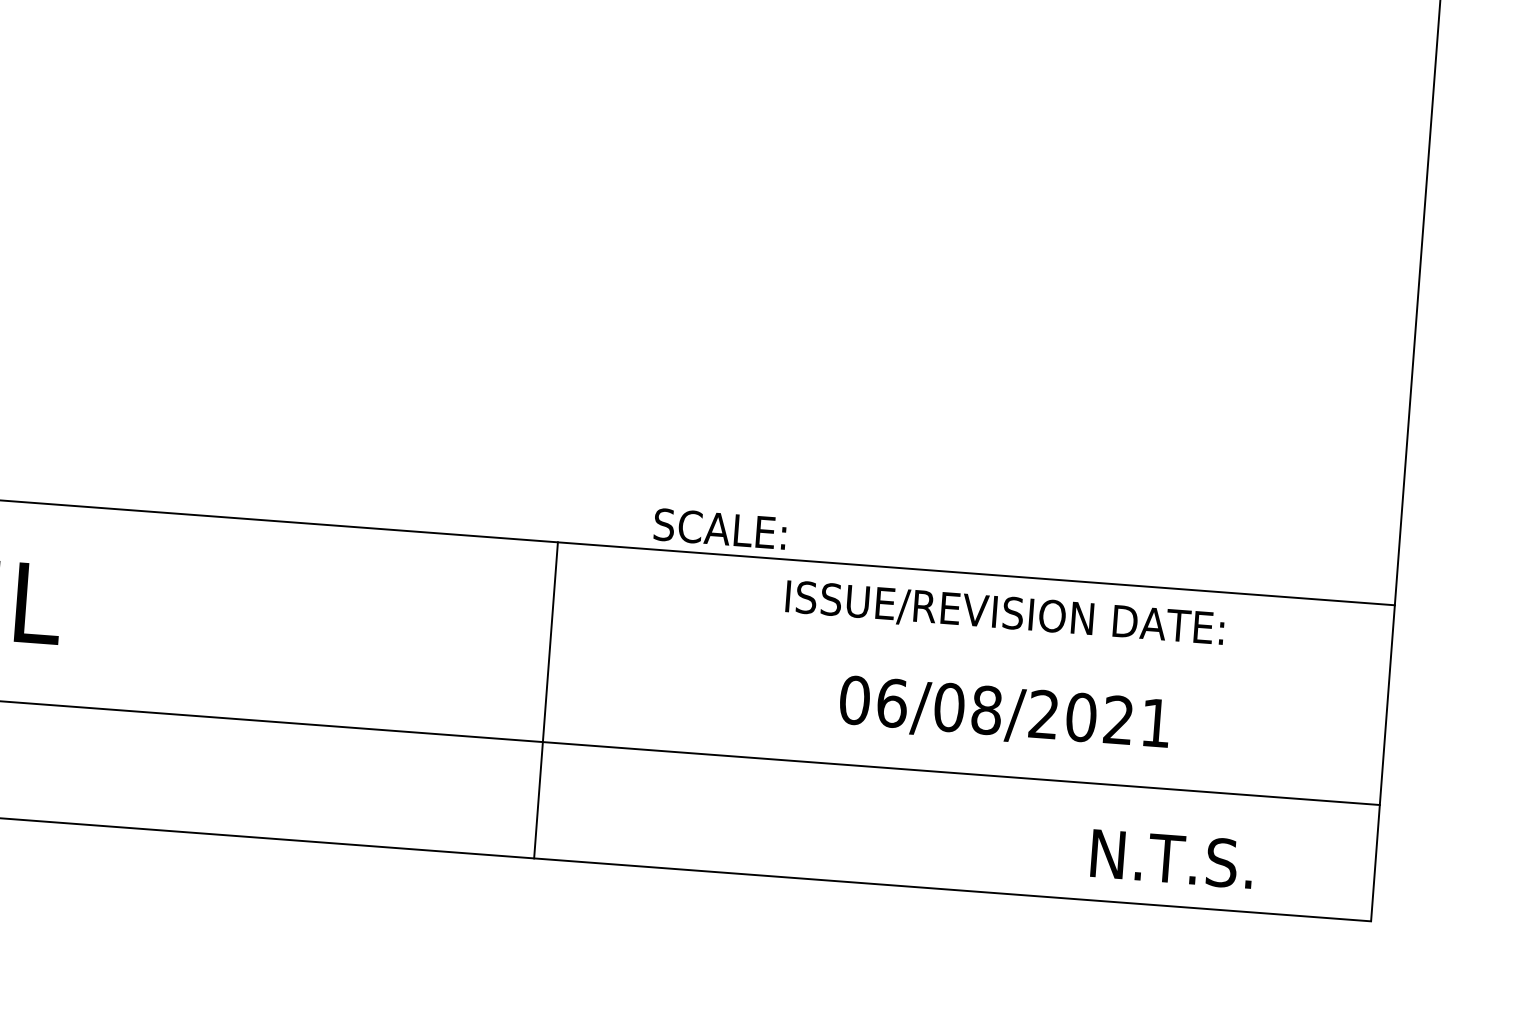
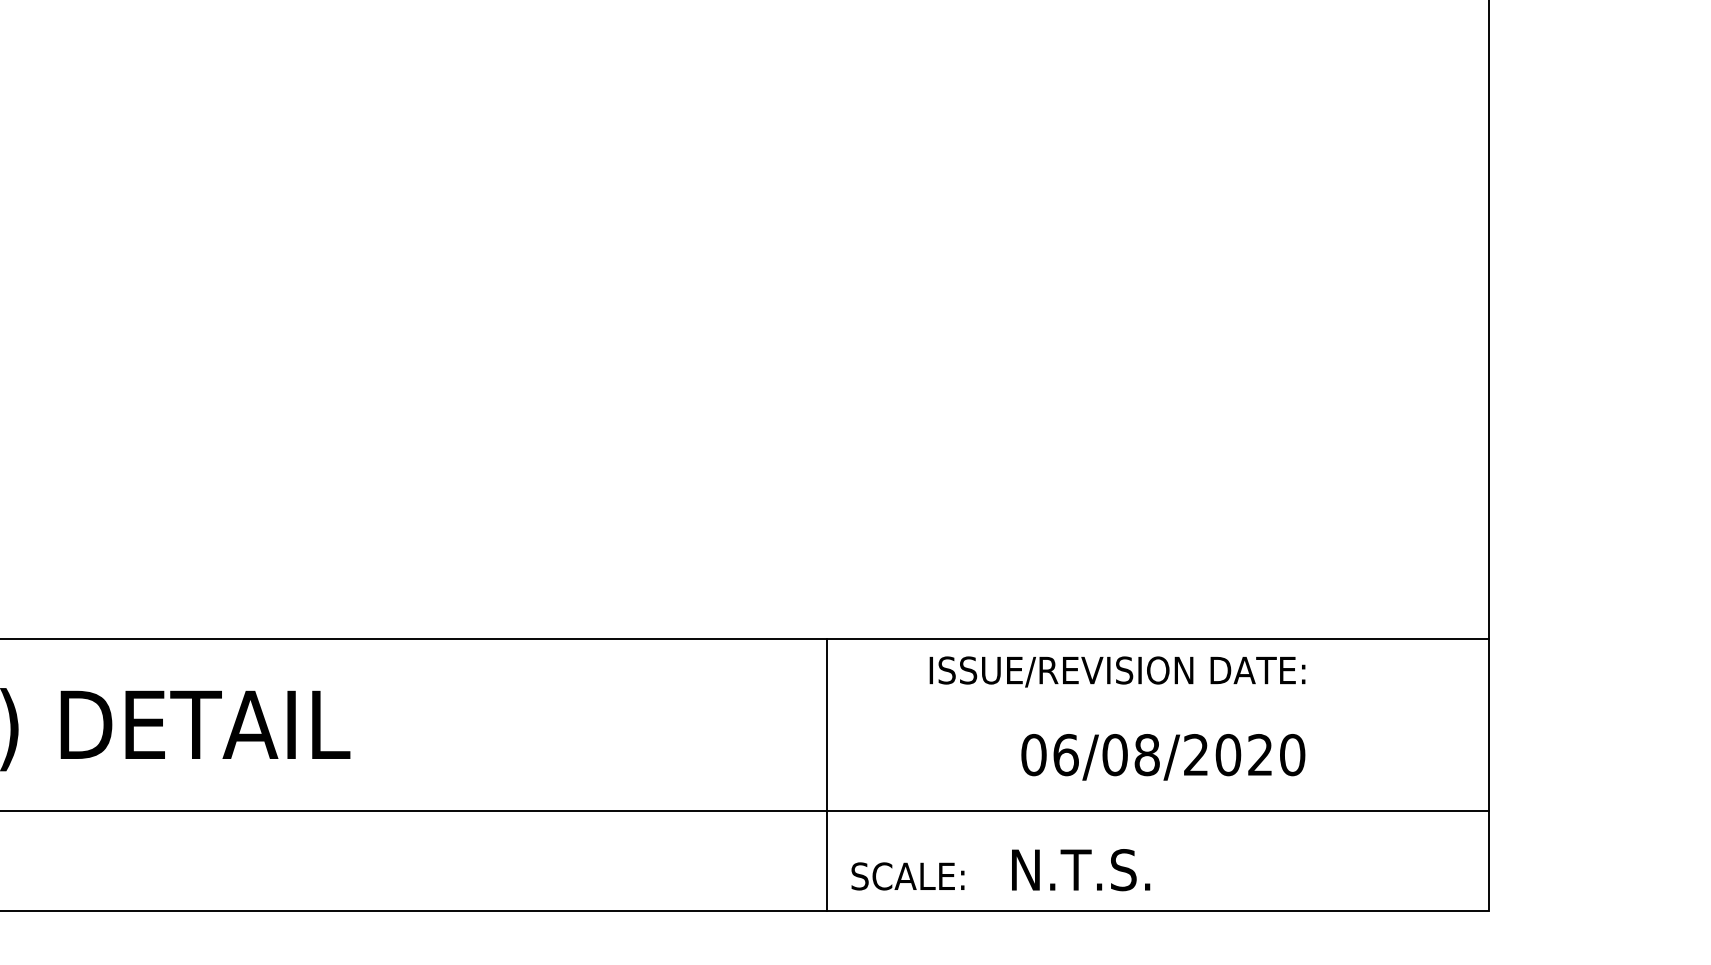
text: (719, 529) -> (907, 876), moved
text: (1004, 613) -> (1117, 671), moved
line: (546, 699) -> (827, 774), moved
text: (1156, 723) -> (1292, 755), 06/08/2021 -> 06/08/2020
text: (1172, 859) -> (1081, 870), moved

